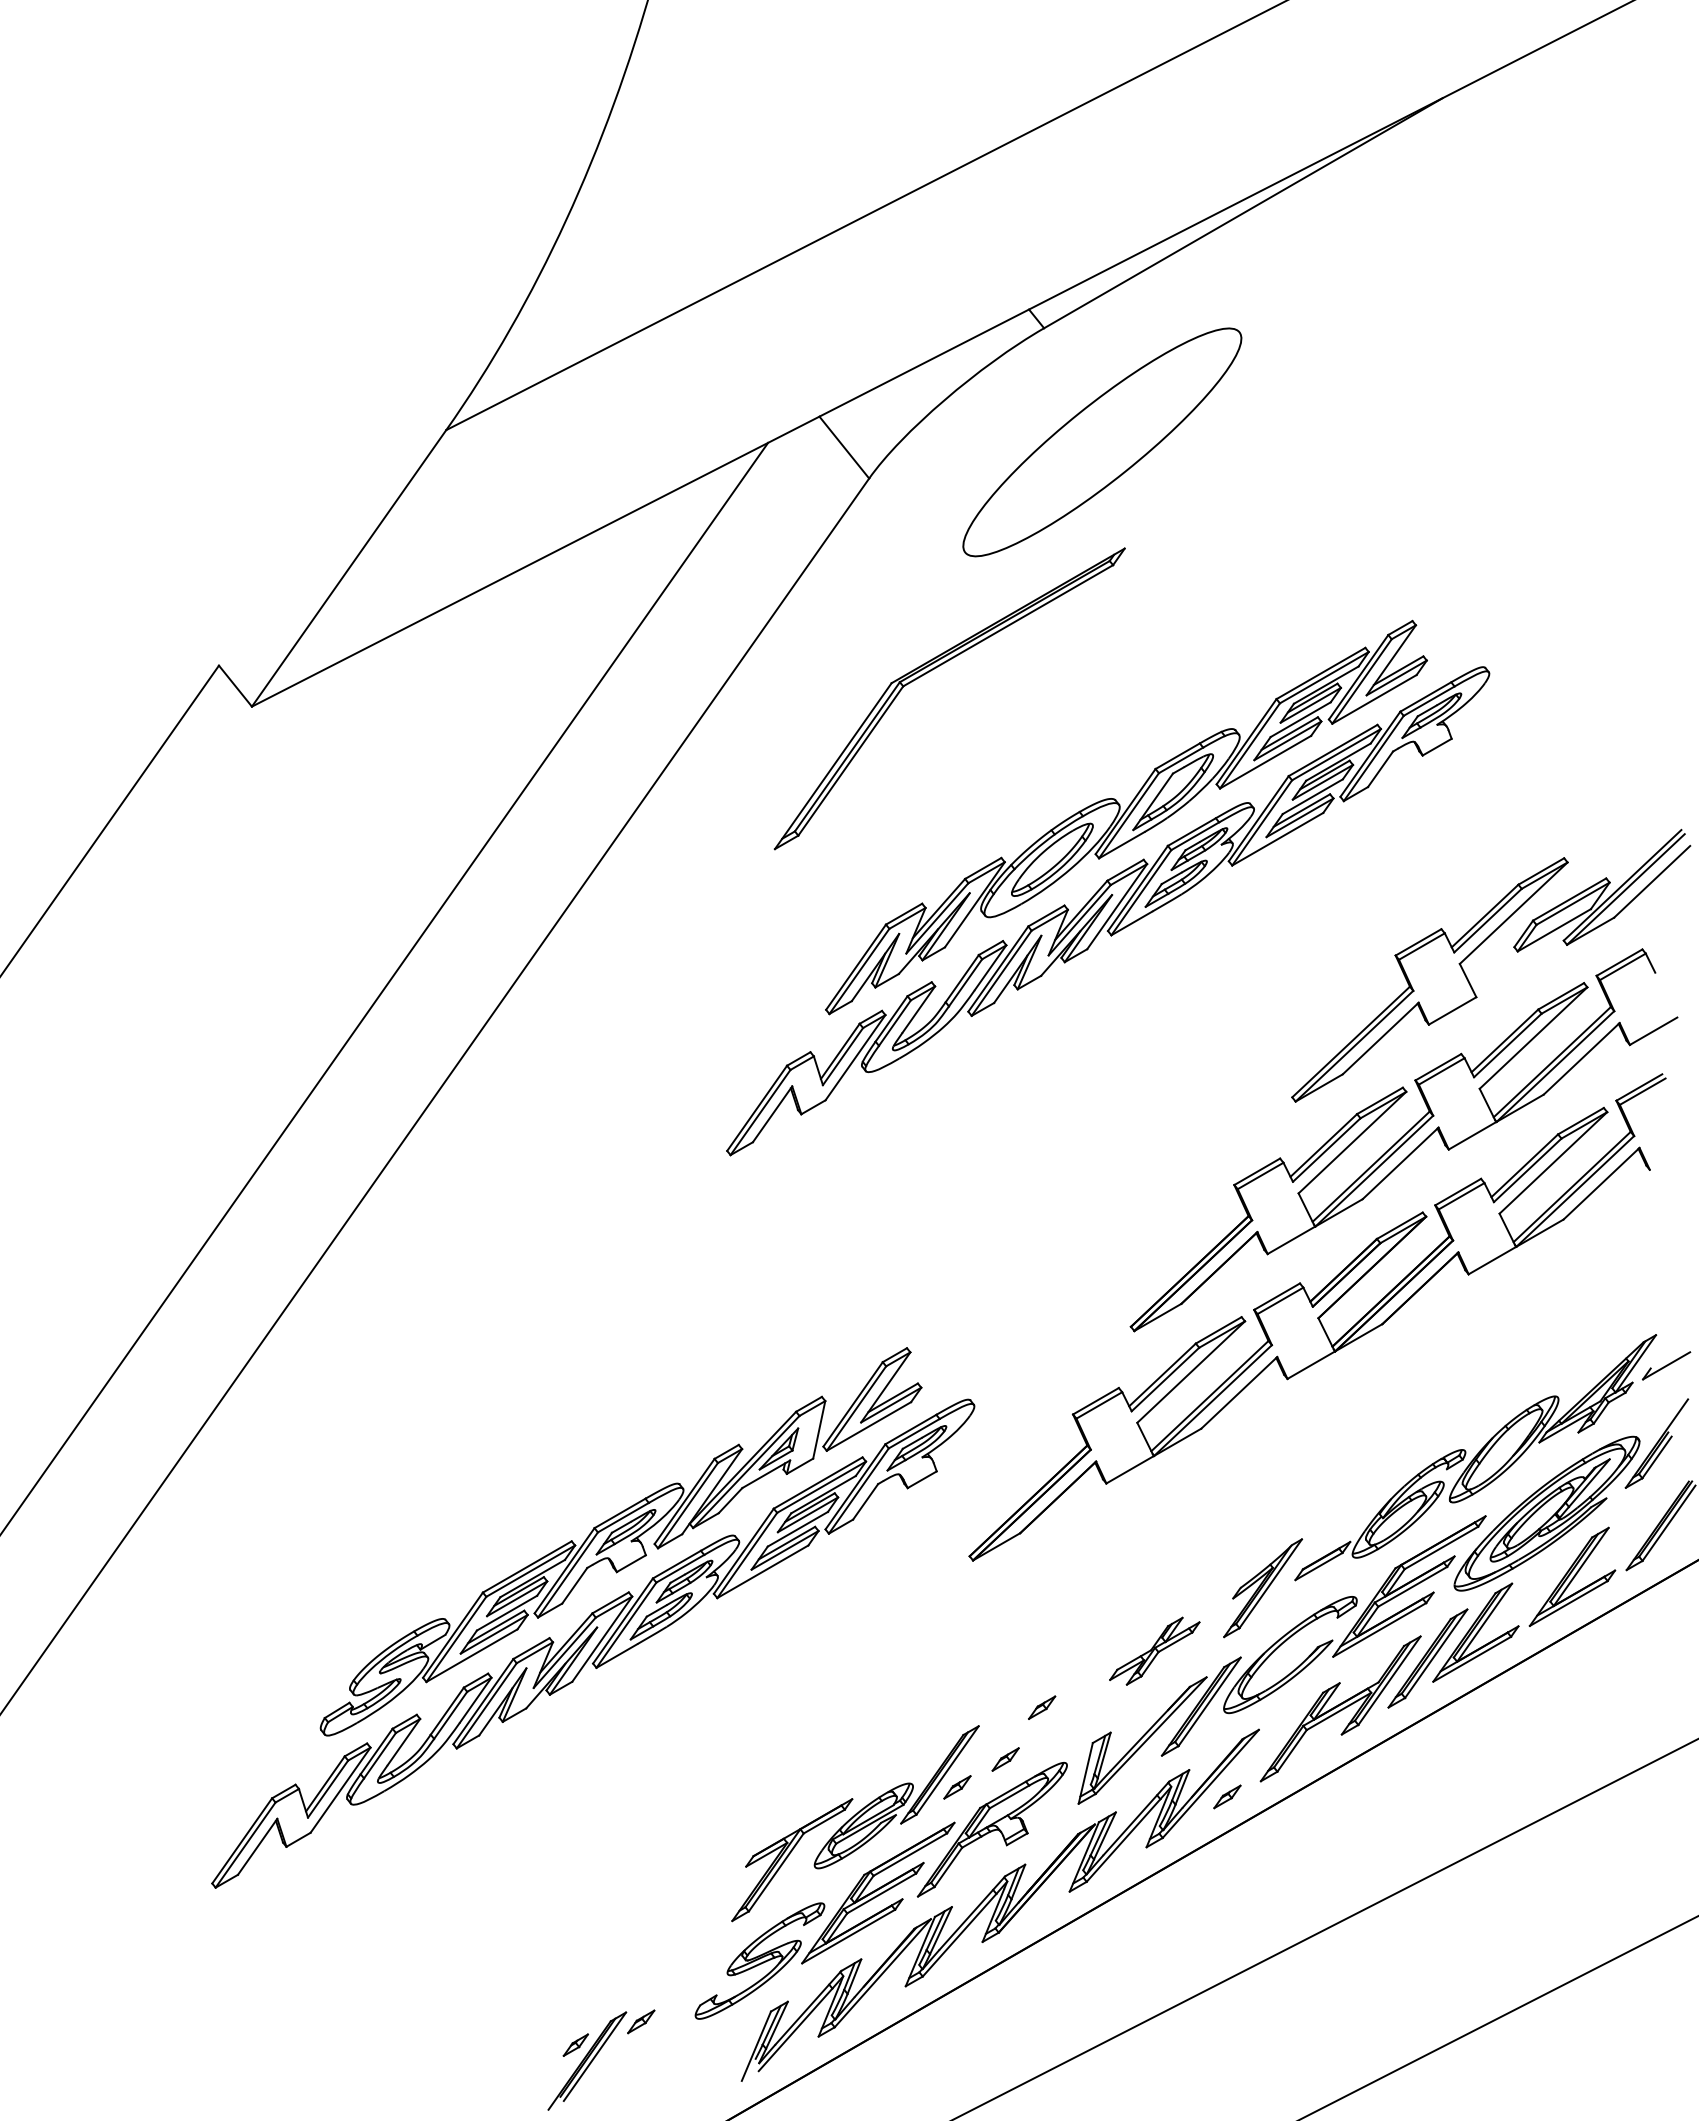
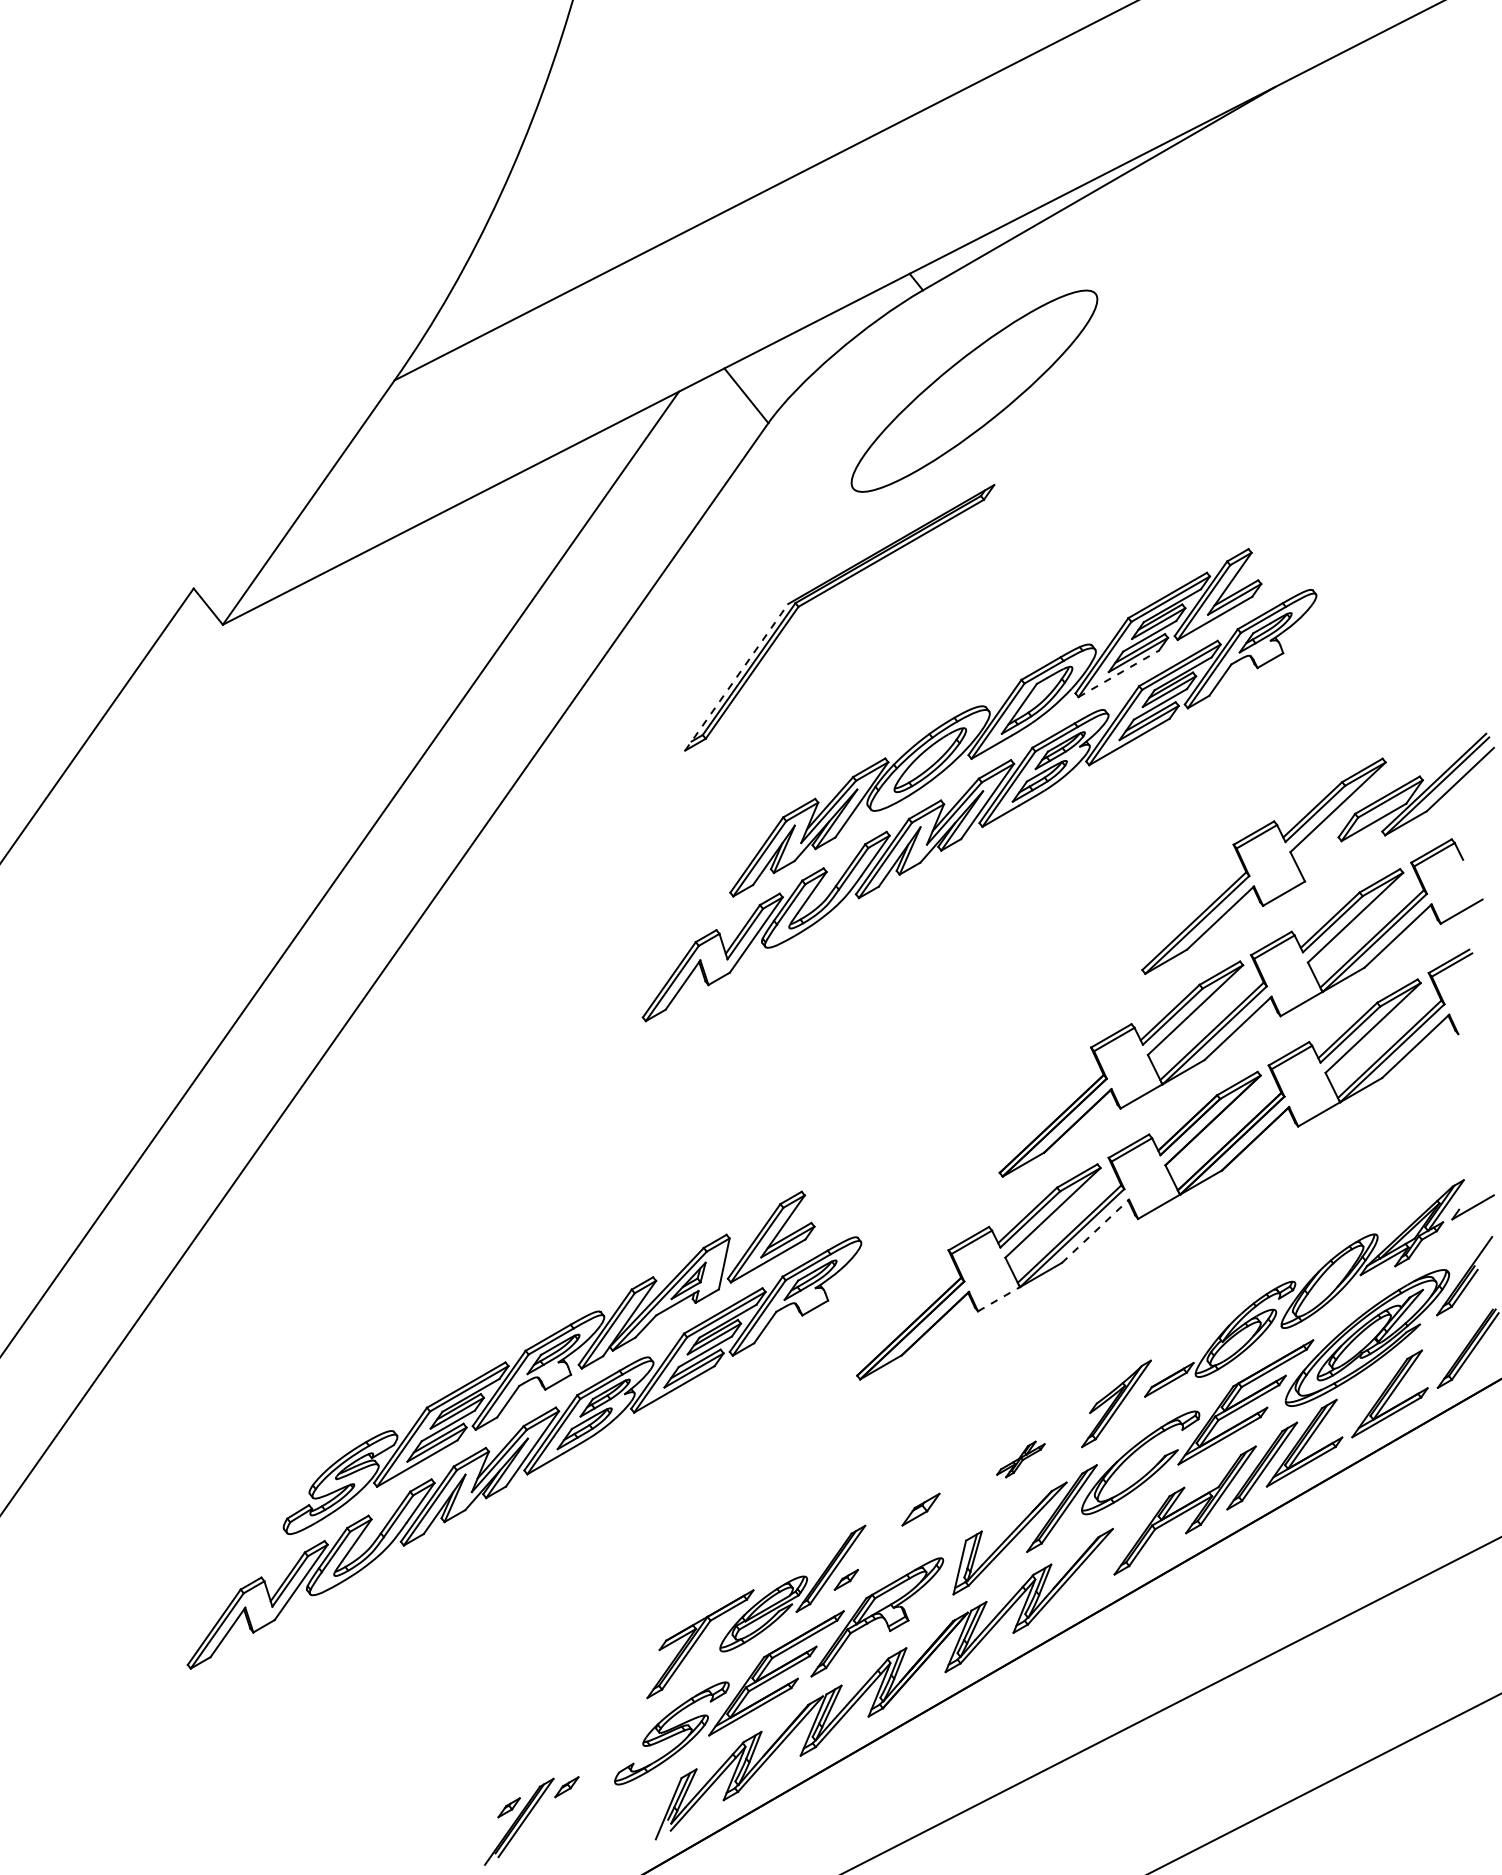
line: (1265, 762) -> (1118, 674), solid -> dashed
line: (833, 765) -> (736, 676), solid -> dashed
line: (1239, 1392) -> (1095, 1230), solid -> dashed
line: (1130, 1469) -> (999, 1298), solid -> dashed
part: (1154, 1650) -> (1020, 1458), size x0.6
part: (1042, 1707) -> (921, 1509), size x1.6
part: (1005, 1759) -> (888, 1555), removed
part: (1227, 1796) -> (1085, 1587), removed

